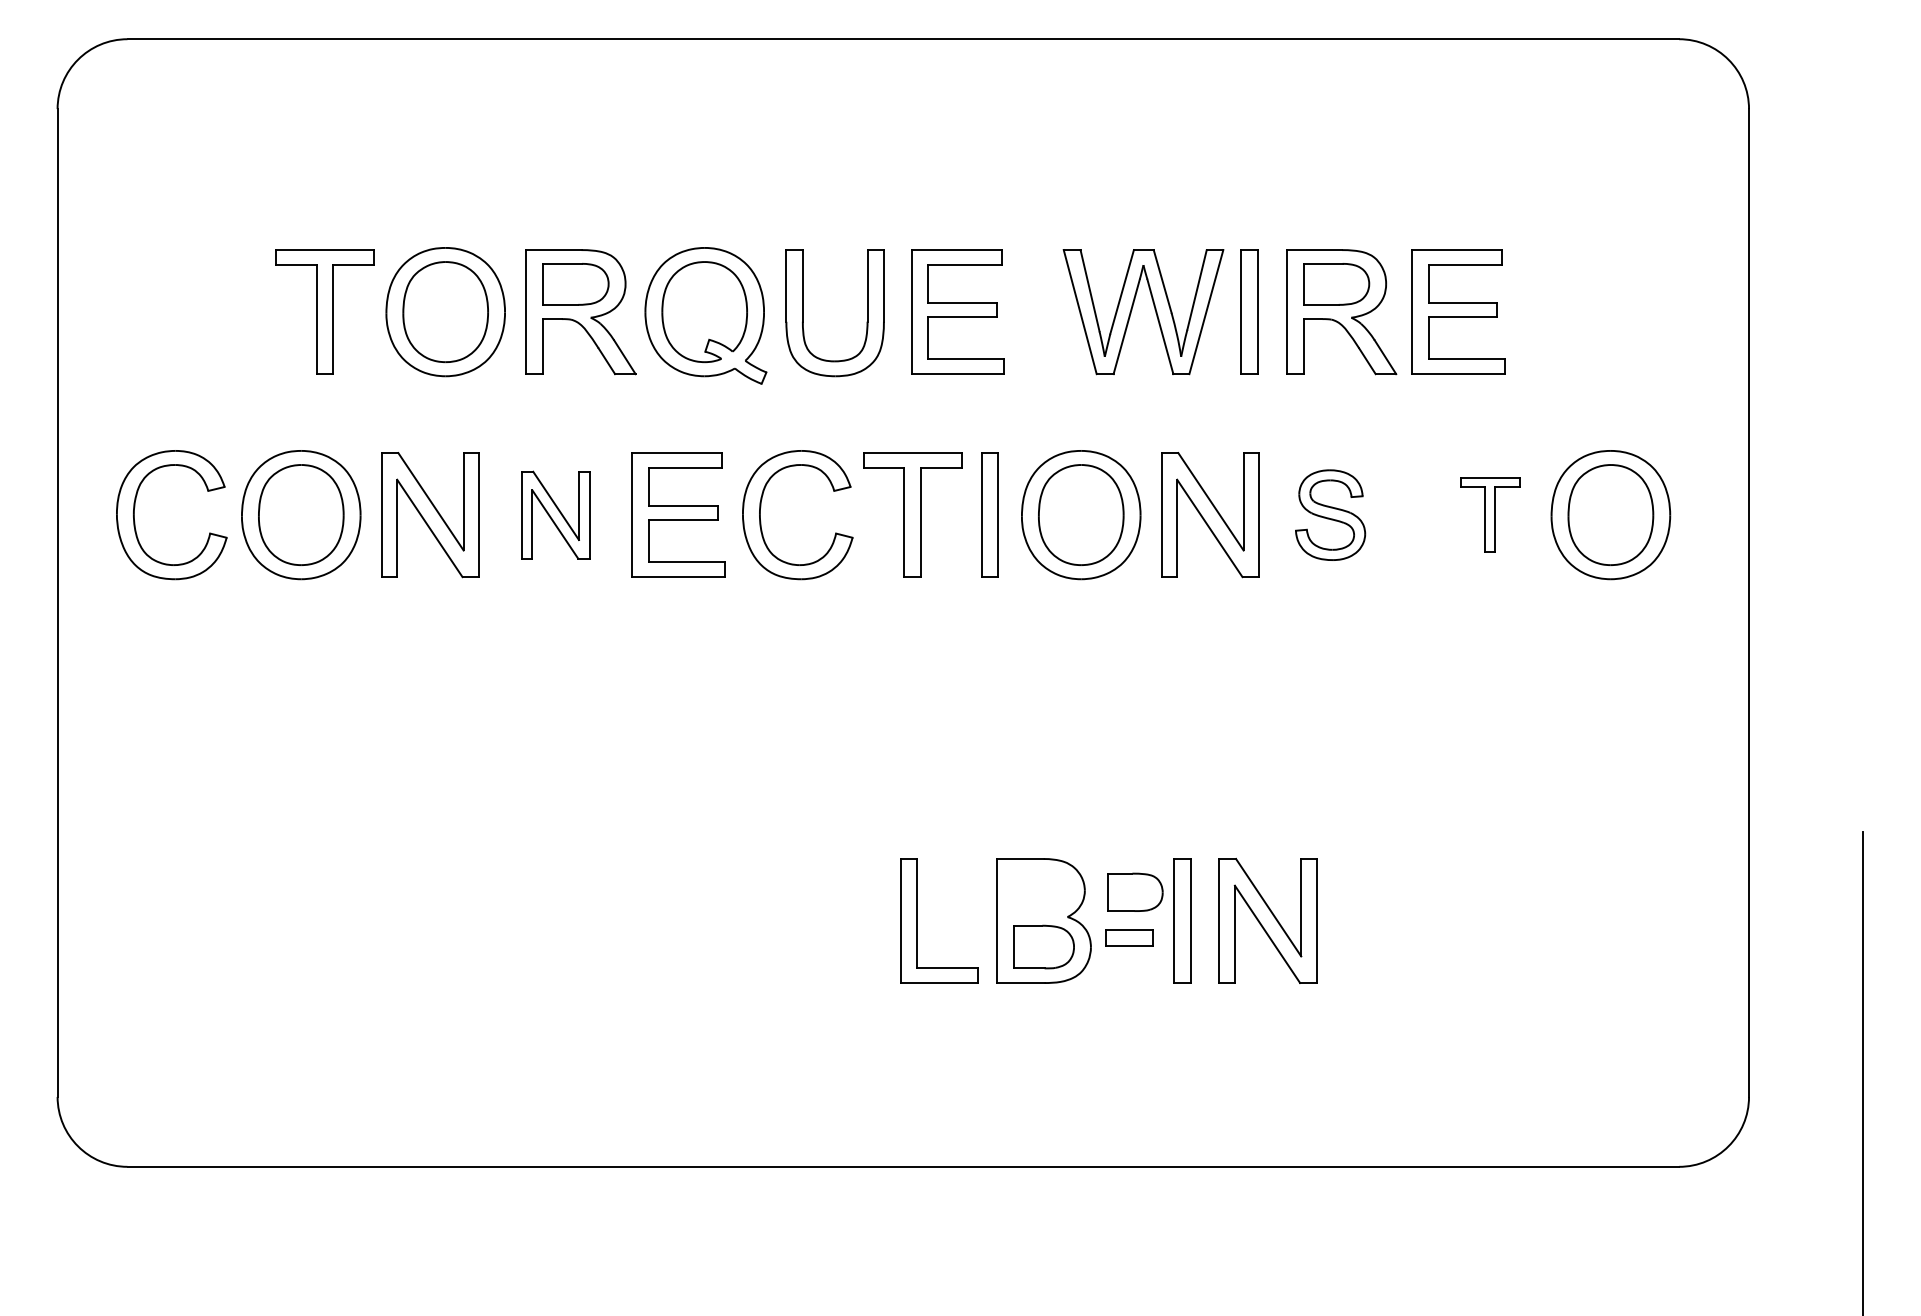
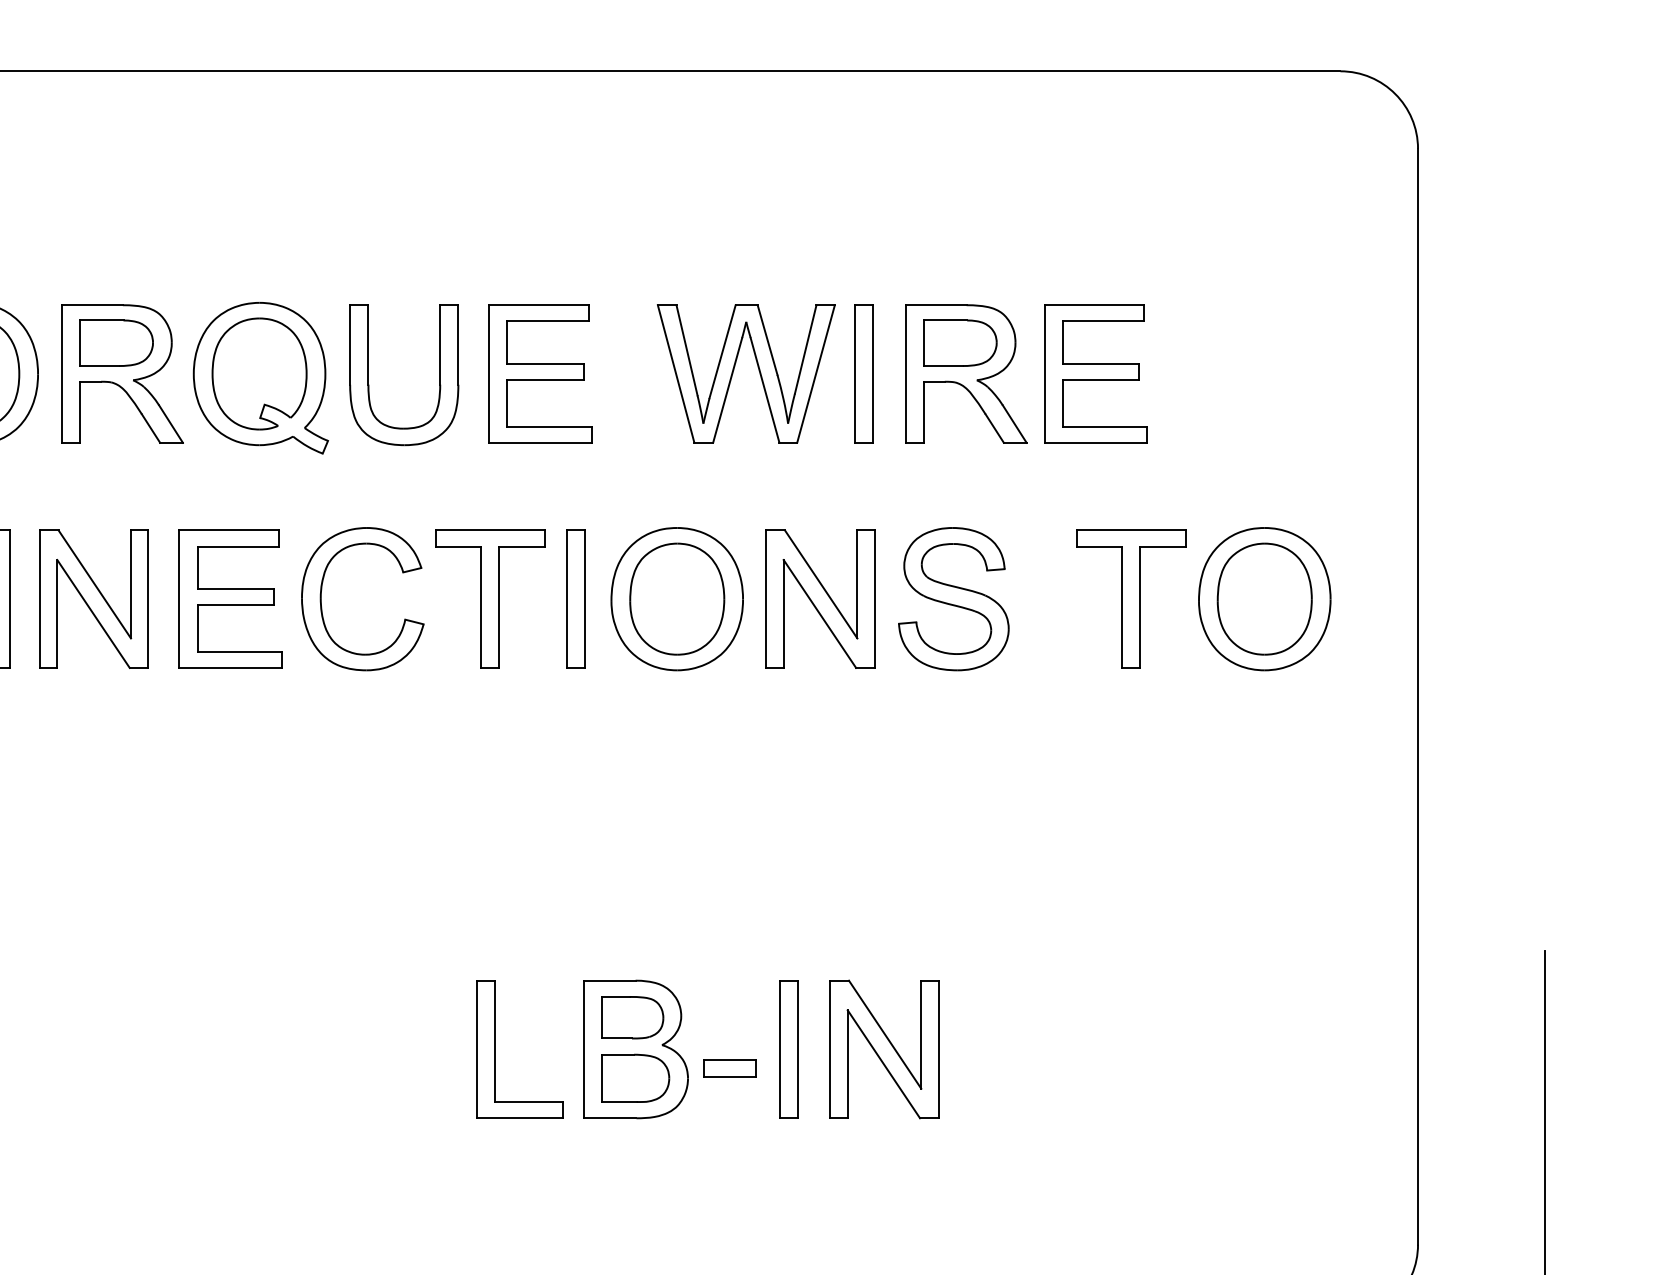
part: (1490, 514) -> (1131, 598), size x1.67
part: (555, 515) -> (94, 599), size x1.43
part: (1330, 515) -> (953, 599), size x1.43
part: (1135, 891) -> (633, 1016), moved

